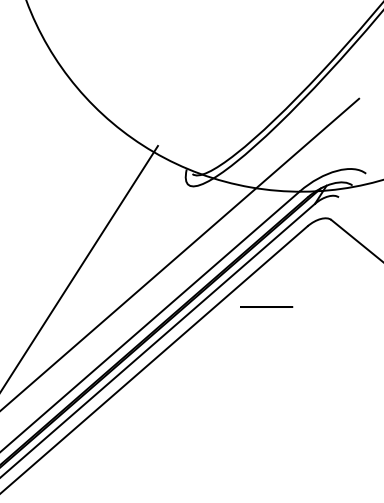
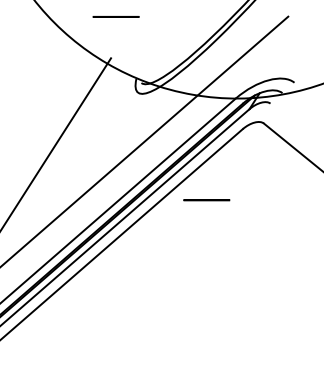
line: (163, 98) -> (115, 16), added

